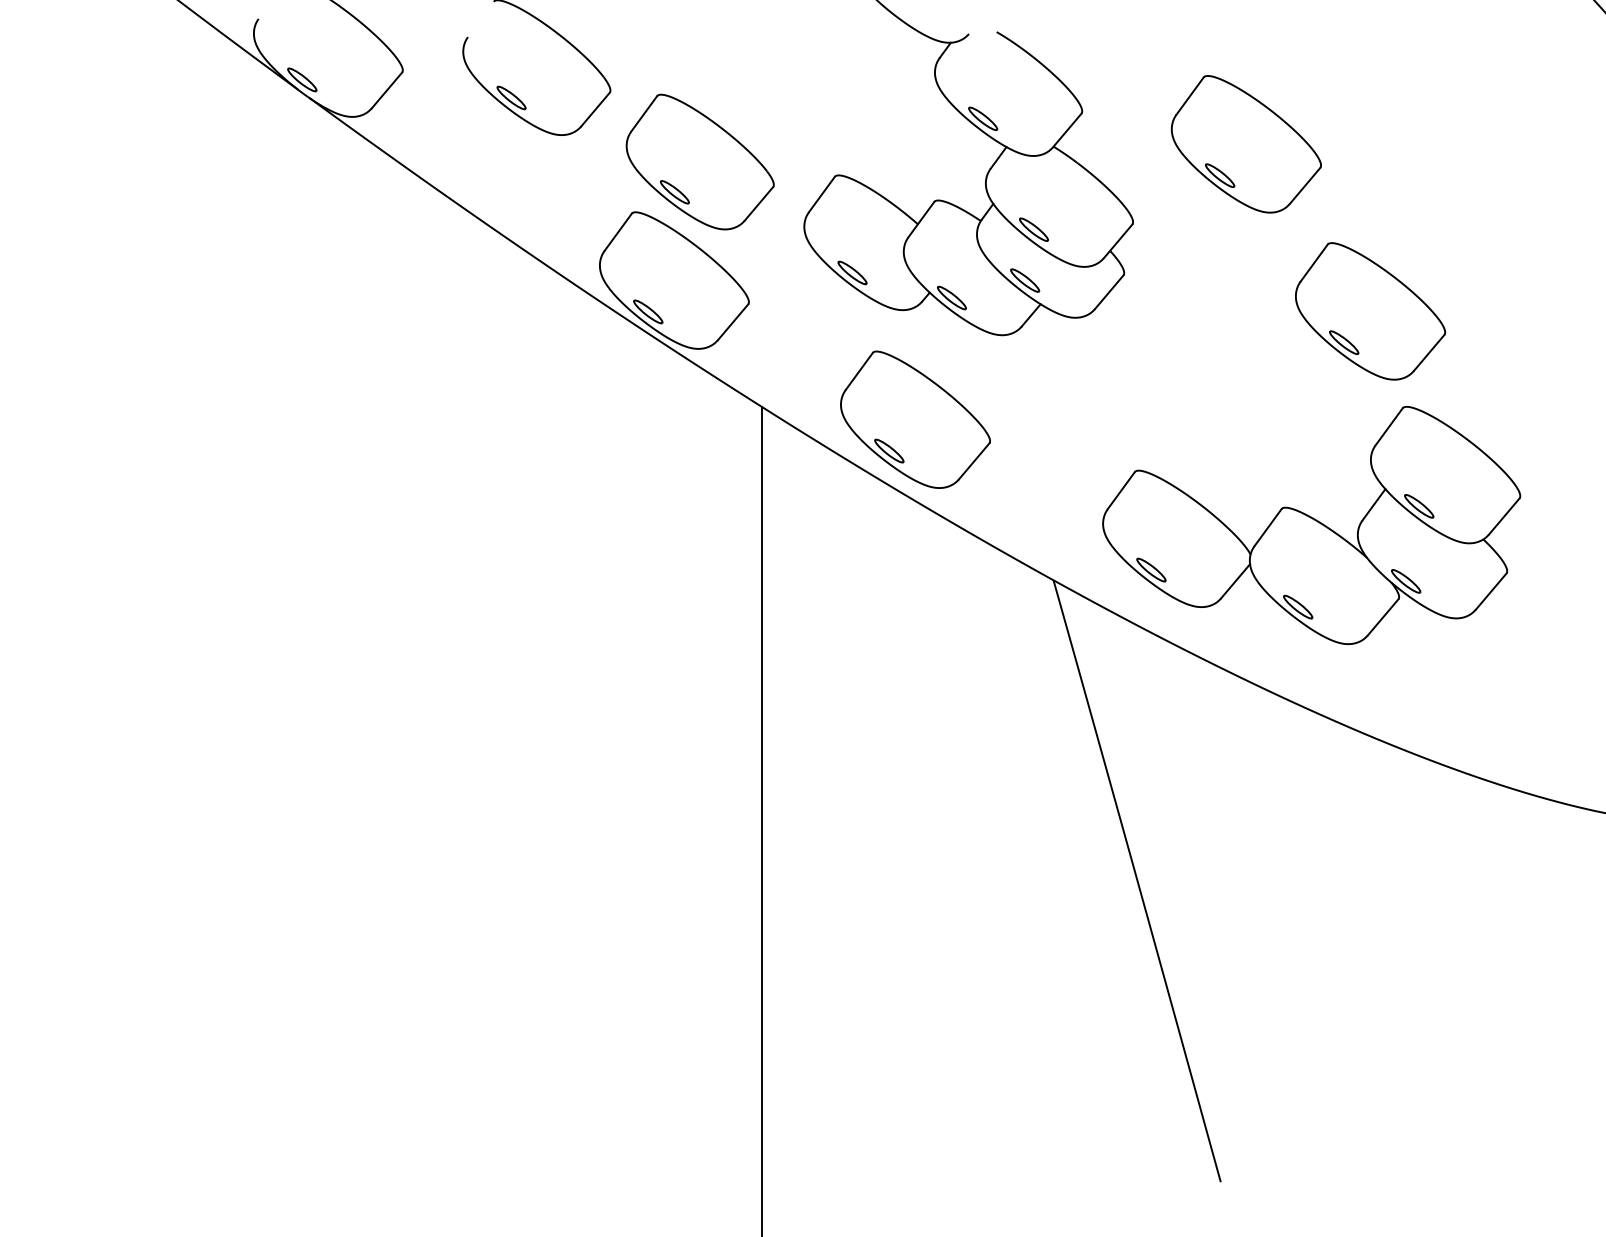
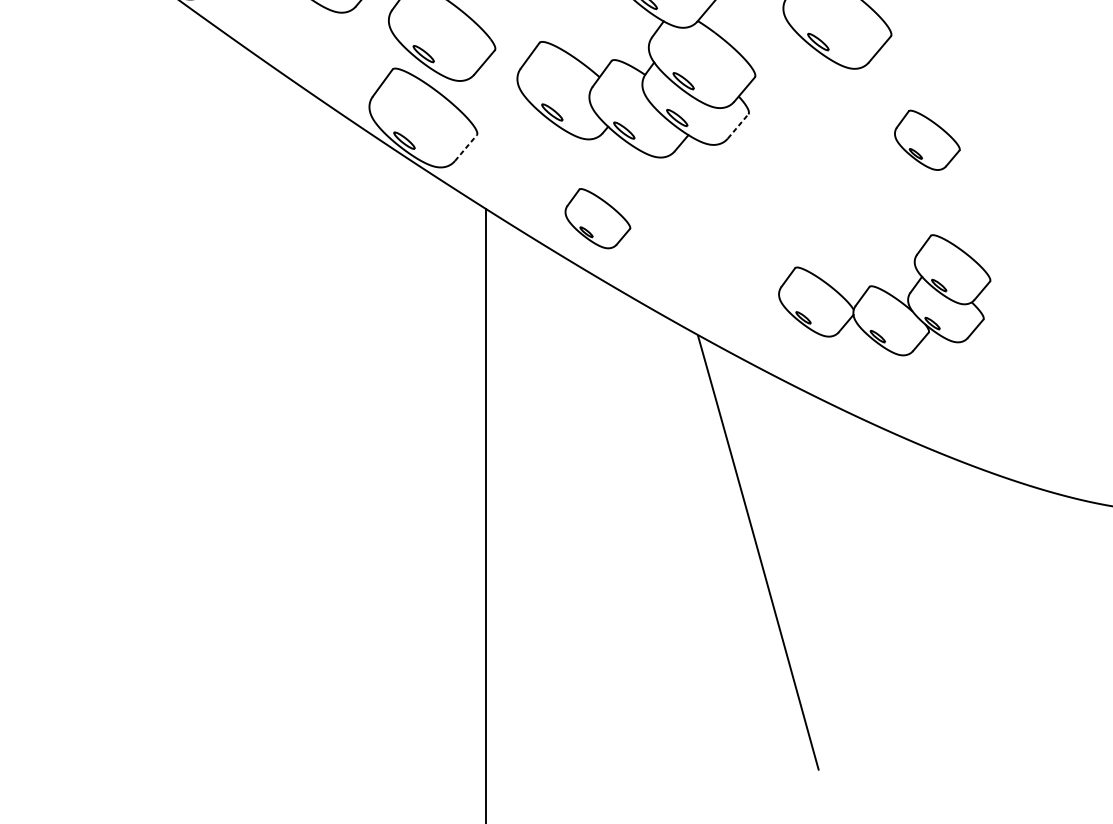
line: (1109, 292) -> (738, 126), solid -> dashed
part: (1370, 311) -> (927, 140), size x0.6
line: (733, 321) -> (466, 147), solid -> dashed
part: (915, 419) -> (597, 218), size x0.6
part: (1311, 525) -> (884, 295), size x0.7

